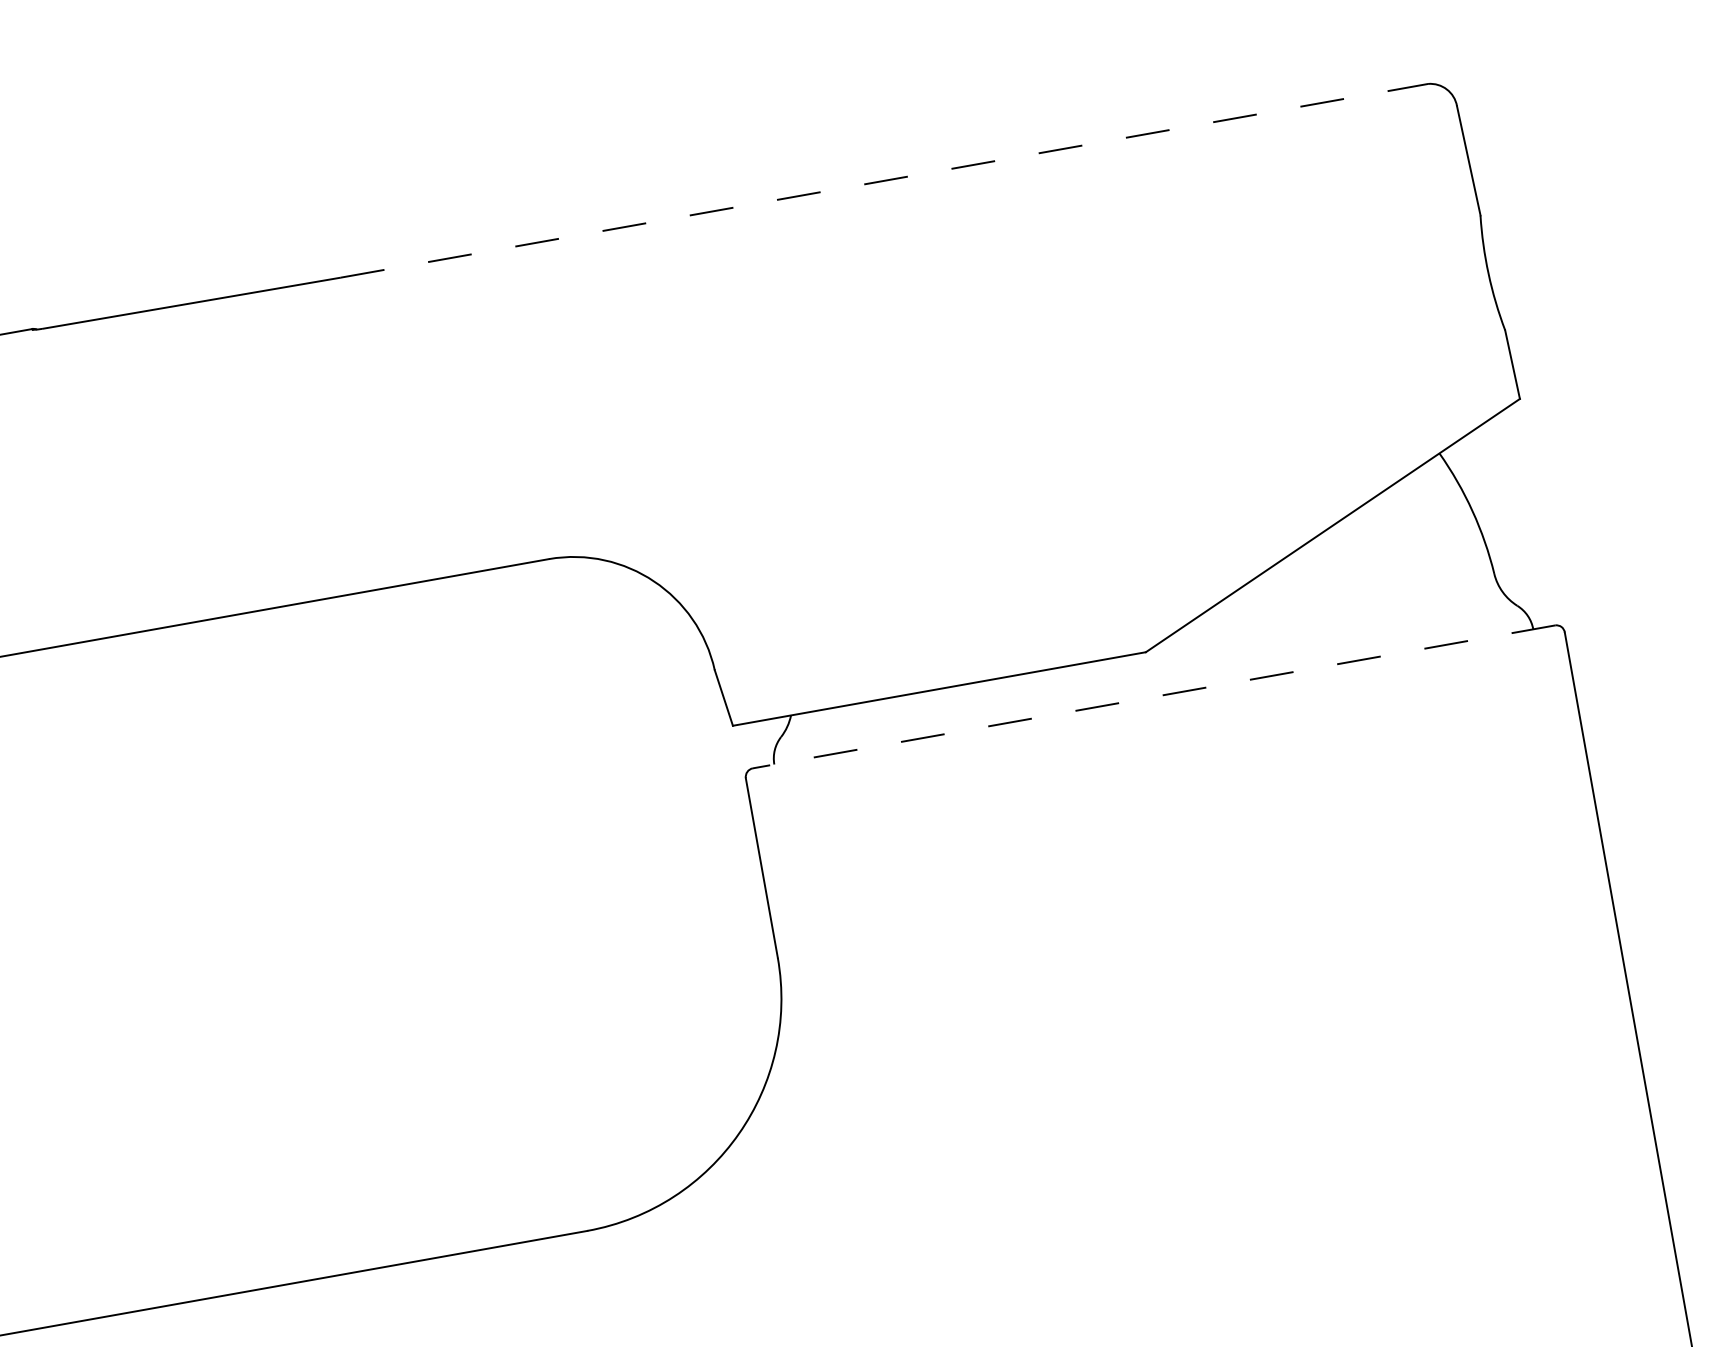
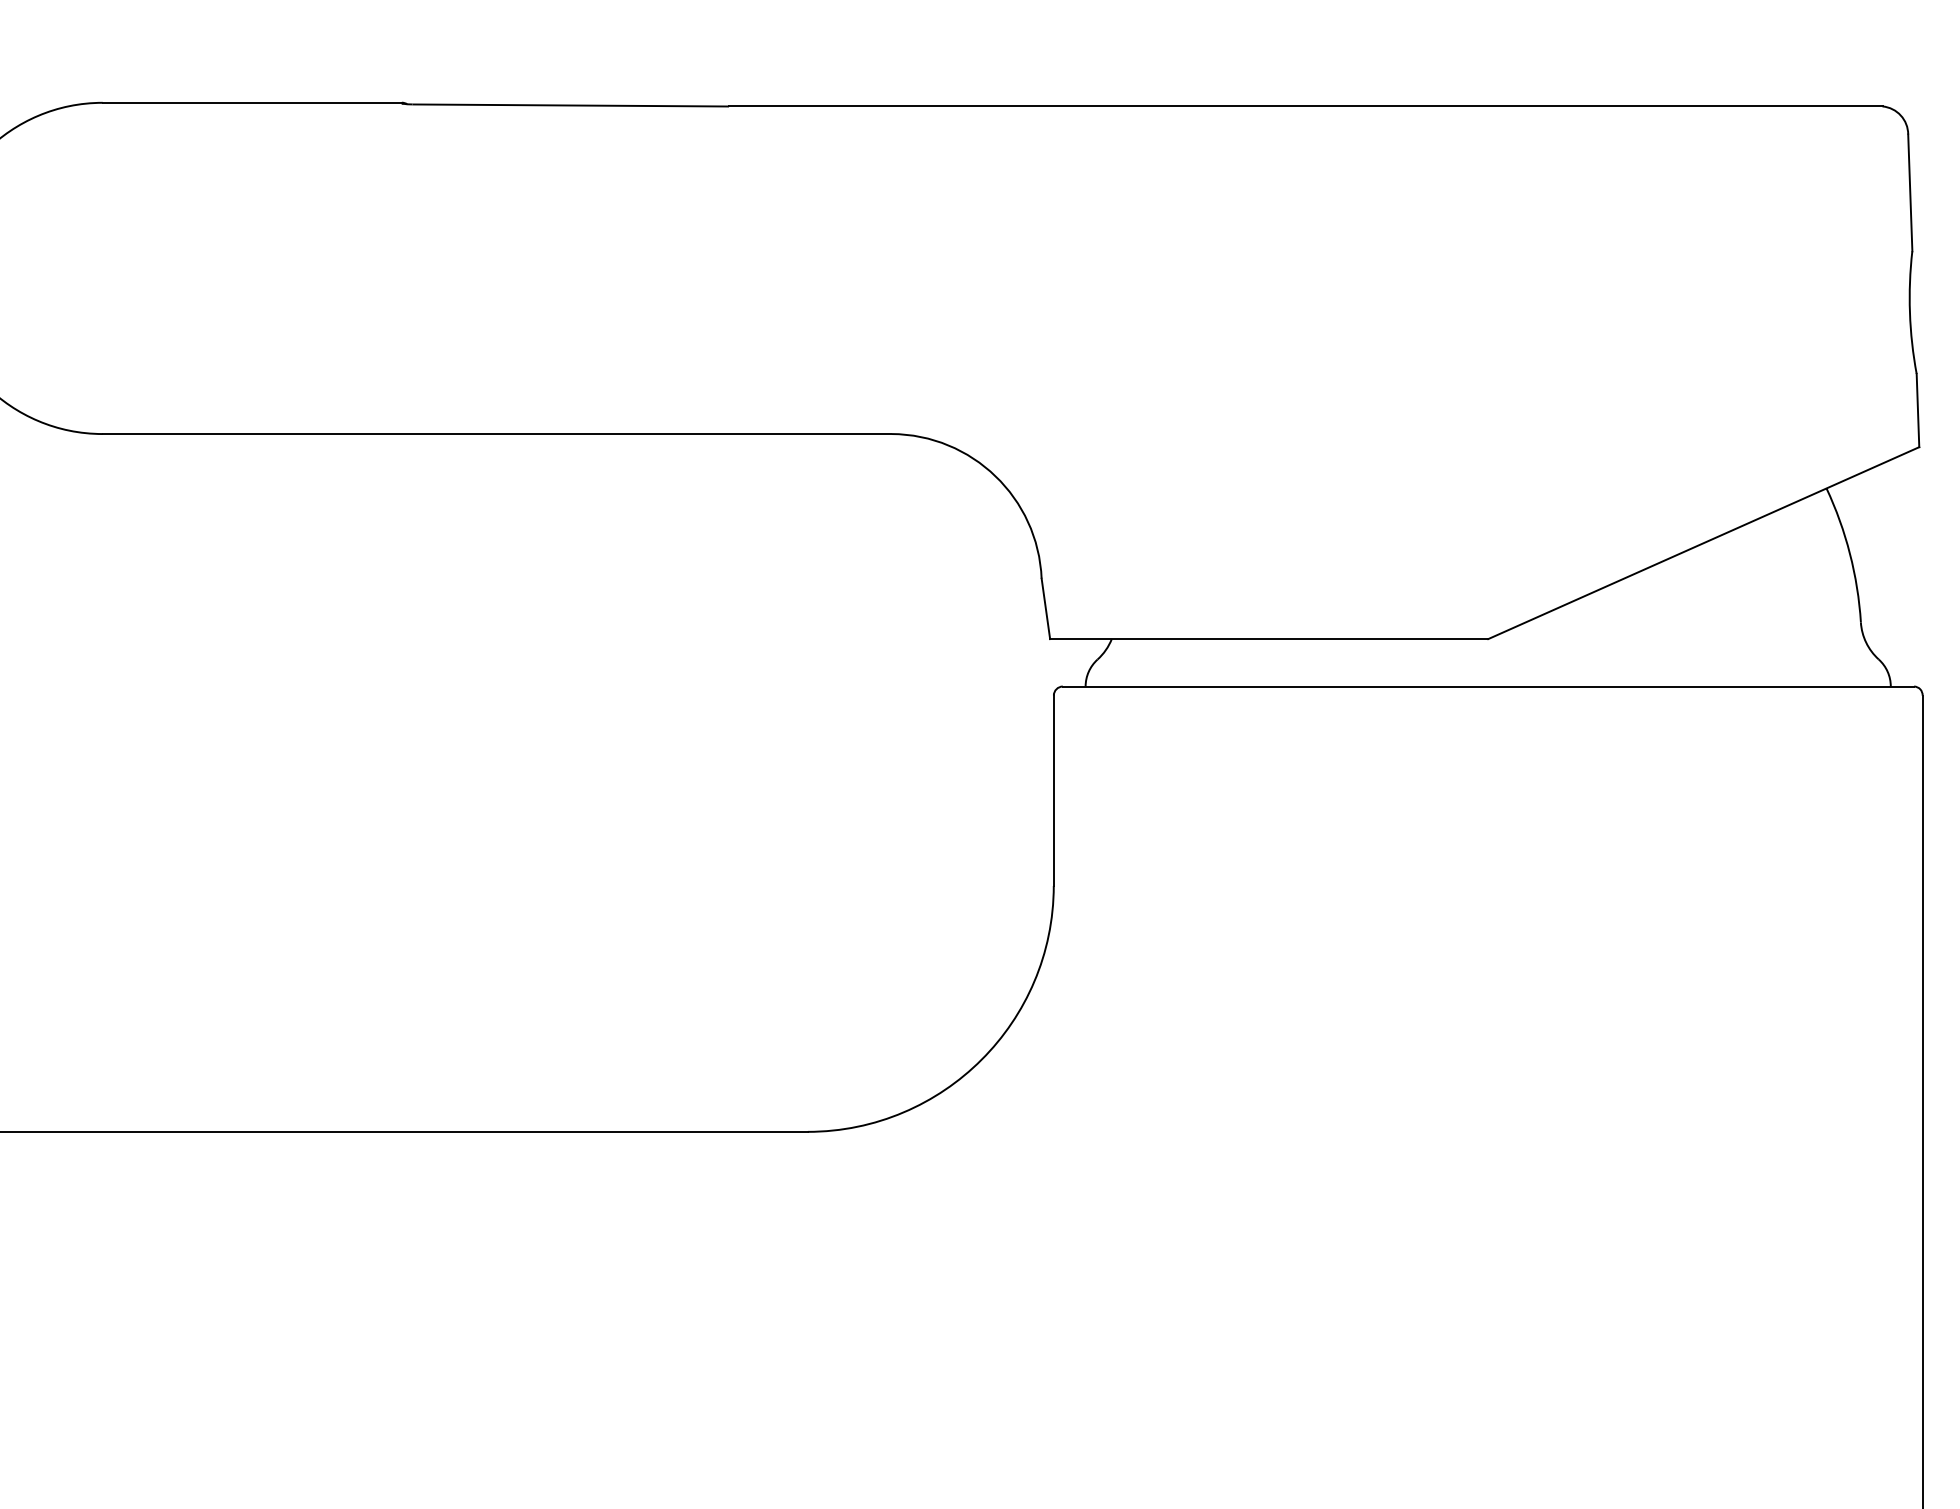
line: (884, 180) -> (1305, 106), dashed -> solid
line: (1154, 696) -> (1488, 686), dashed -> solid

